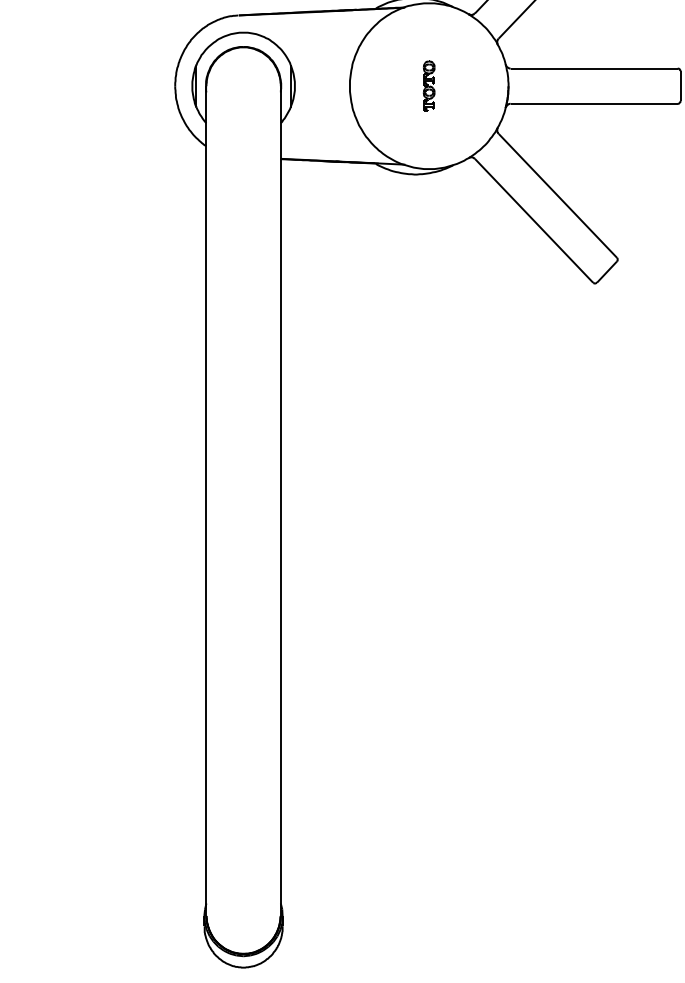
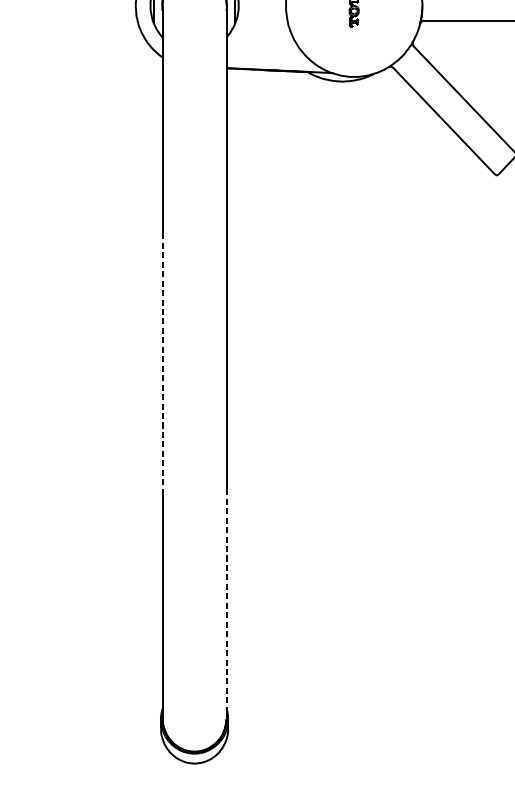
line: (206, 500) -> (162, 361), solid -> dashed
line: (280, 779) -> (226, 601), solid -> dashed

